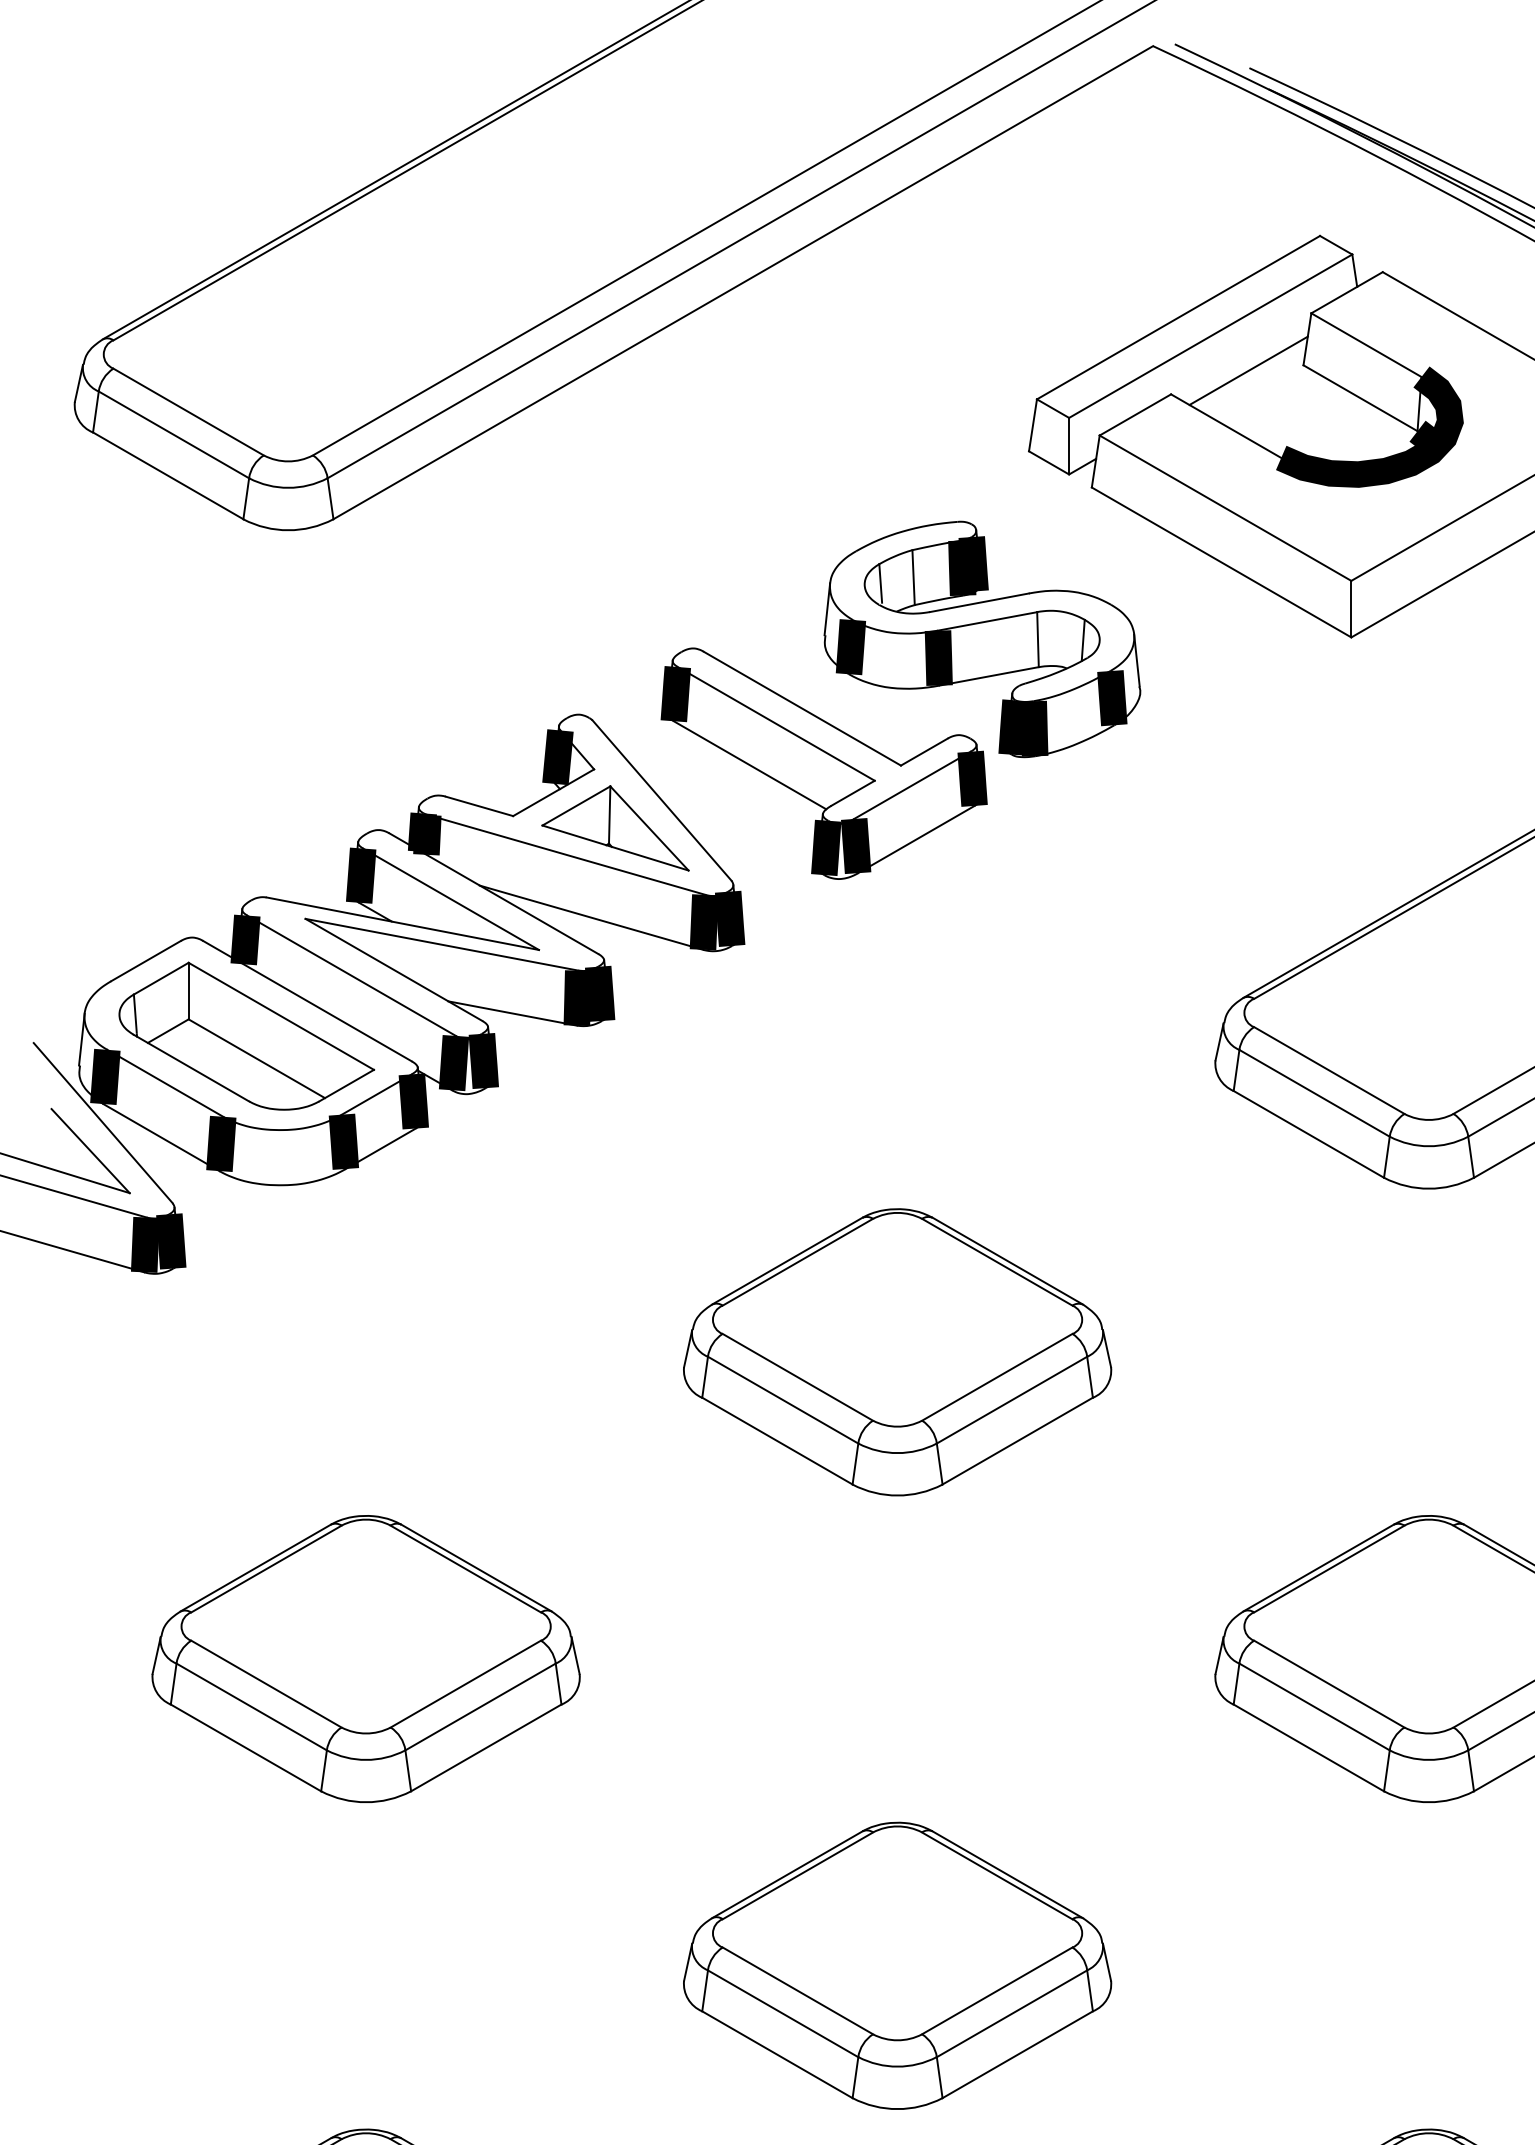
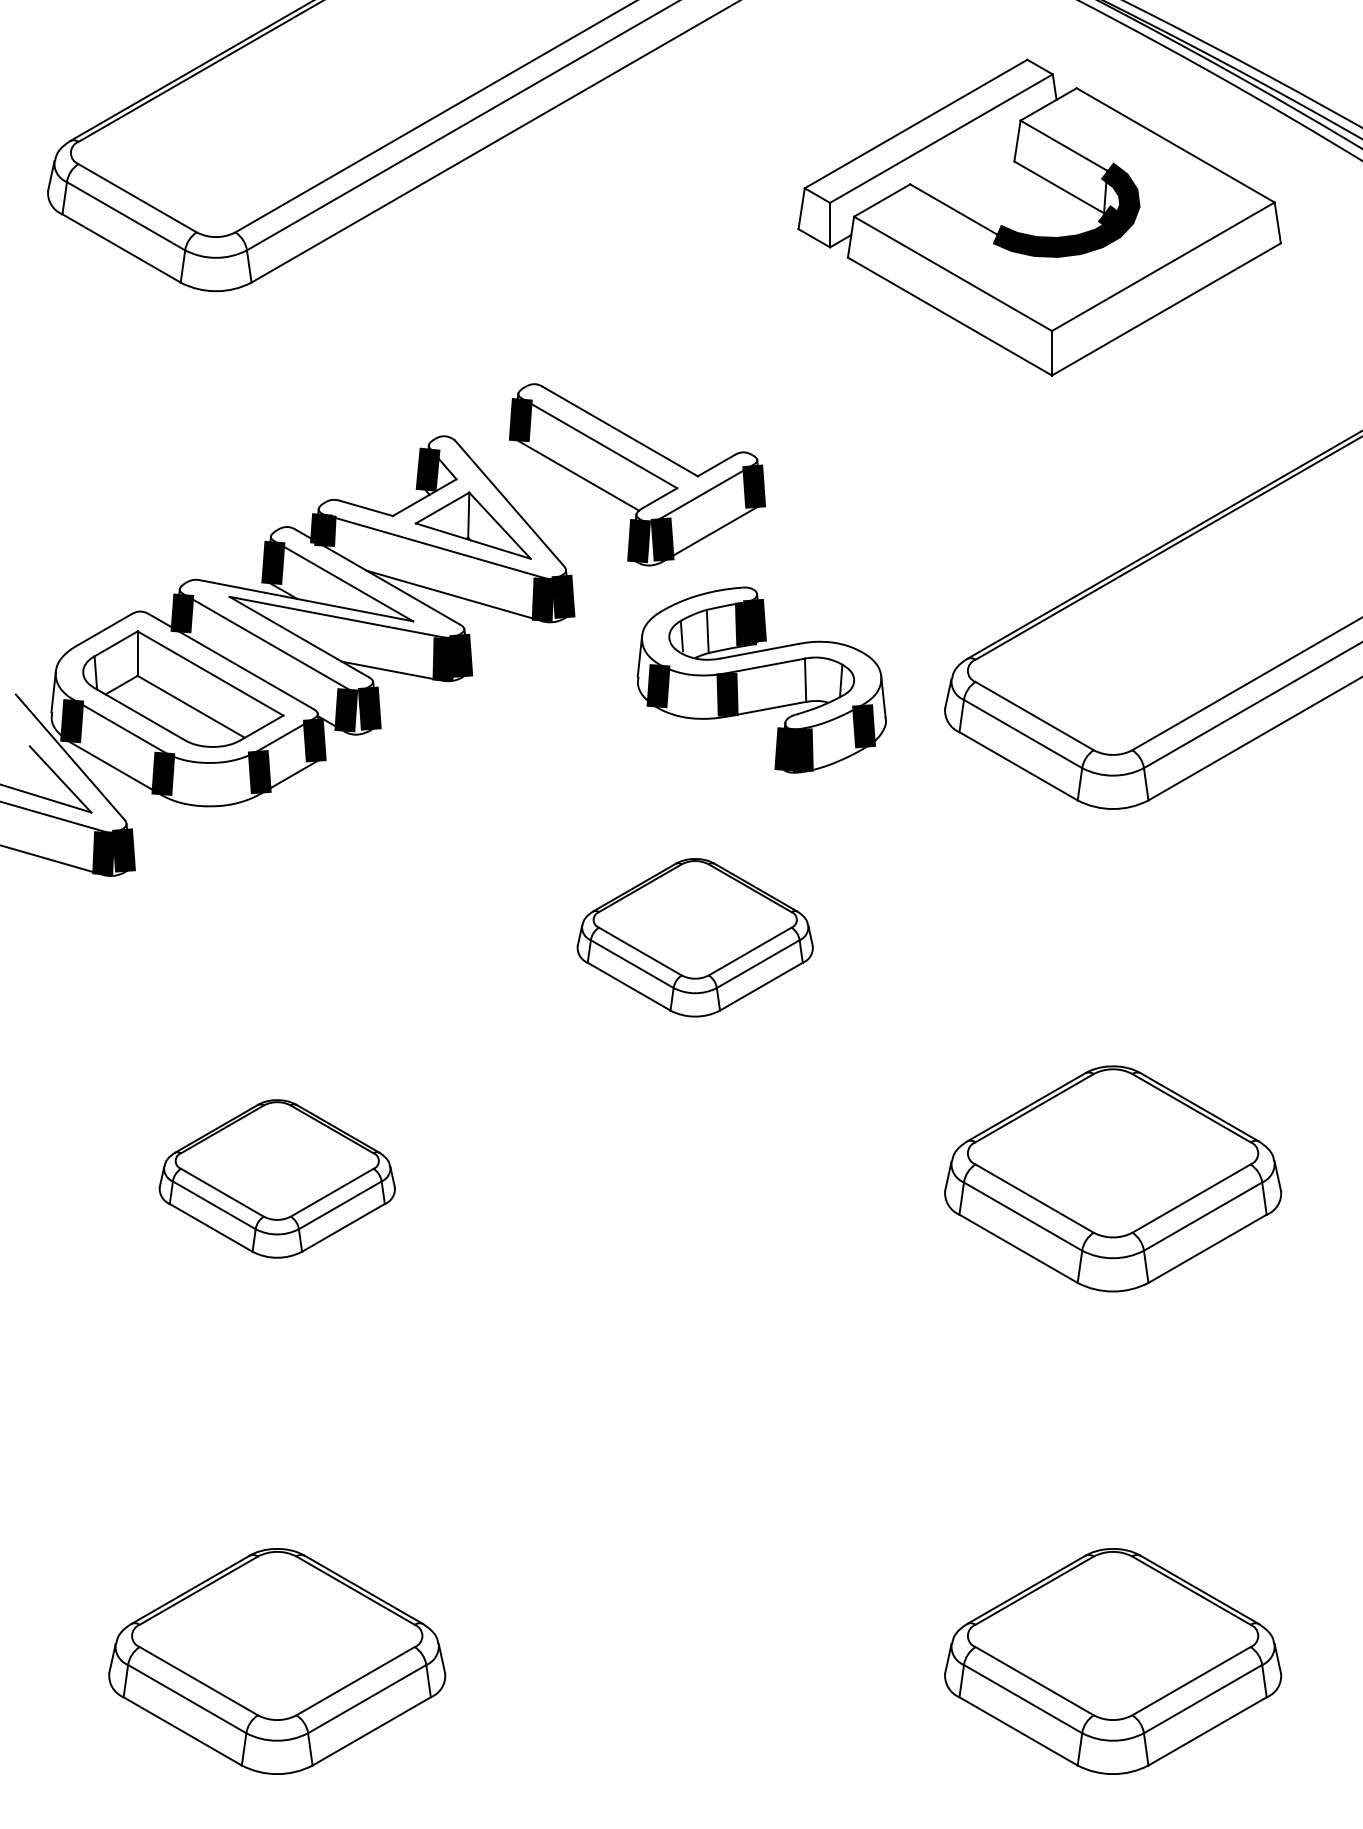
line: (1247, 370) -> (970, 165), removed
part: (981, 638) -> (761, 679), moved
part: (898, 1352) -> (695, 937), size x0.7
part: (366, 1658) -> (277, 1178), size x0.7
part: (898, 1964) -> (695, 1419), removed

